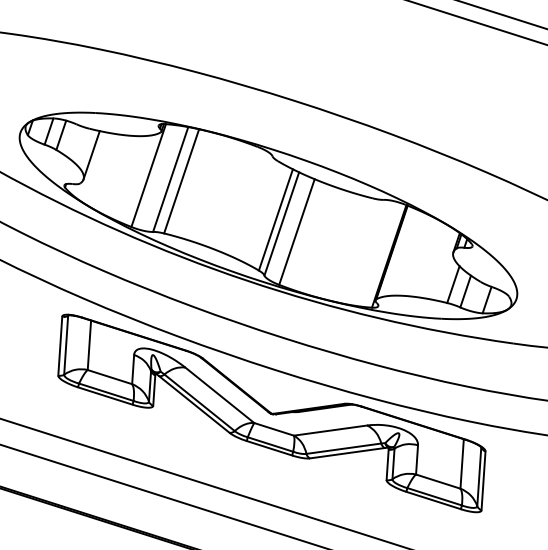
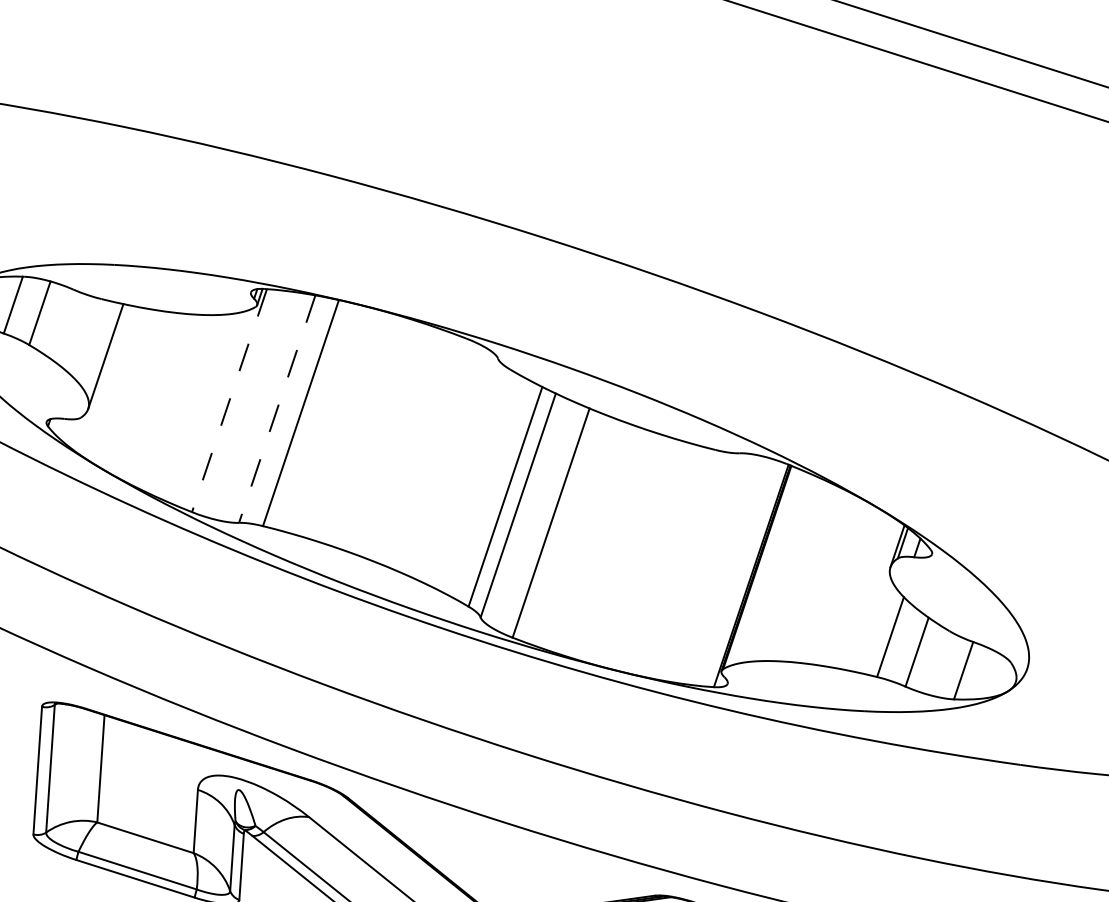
line: (148, 176) -> (229, 402), solid -> dashed
line: (170, 179) -> (276, 409), solid -> dashed

